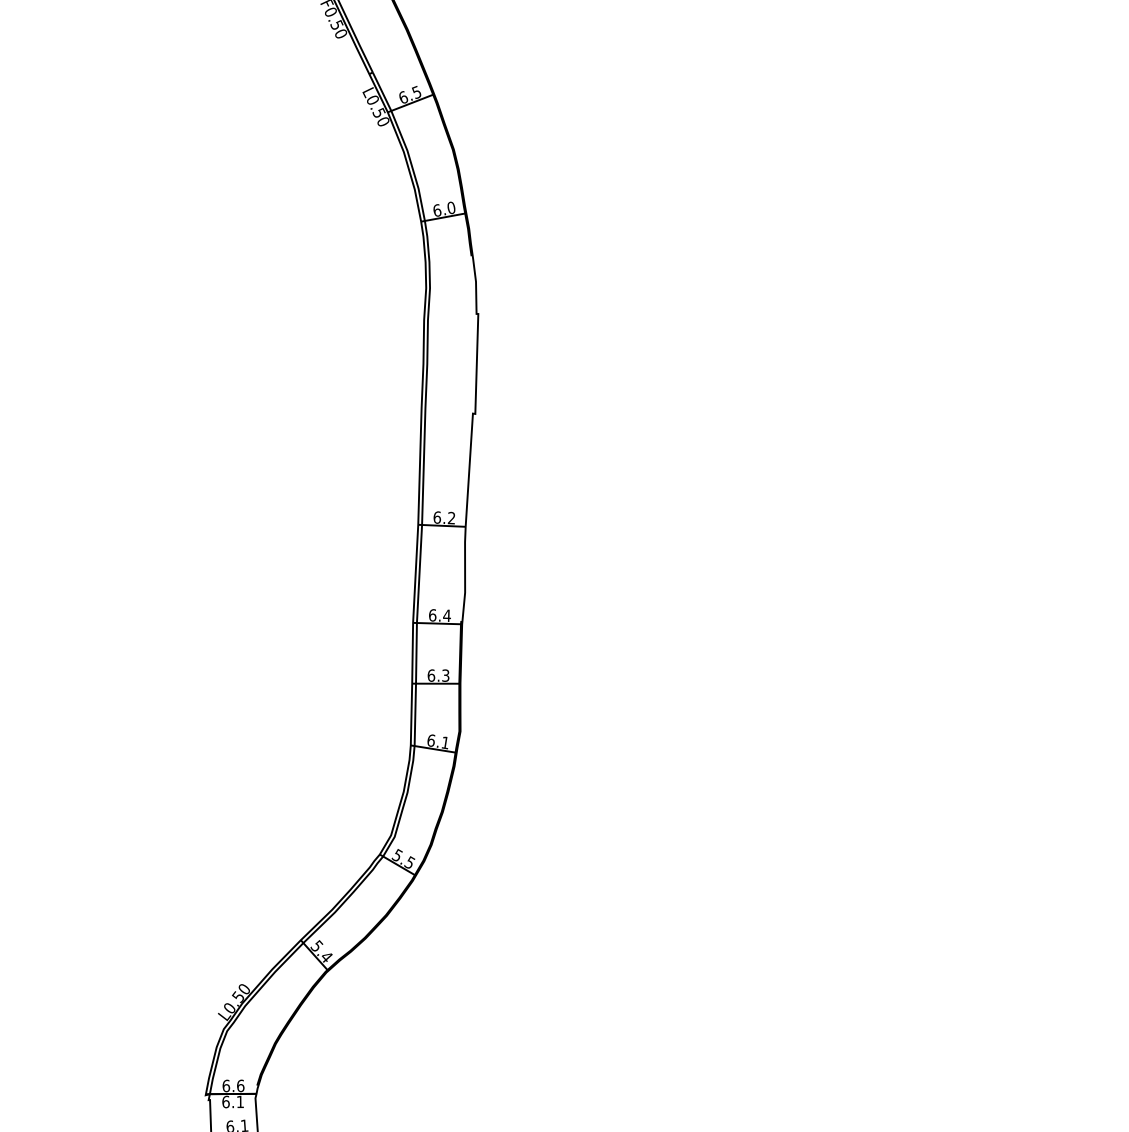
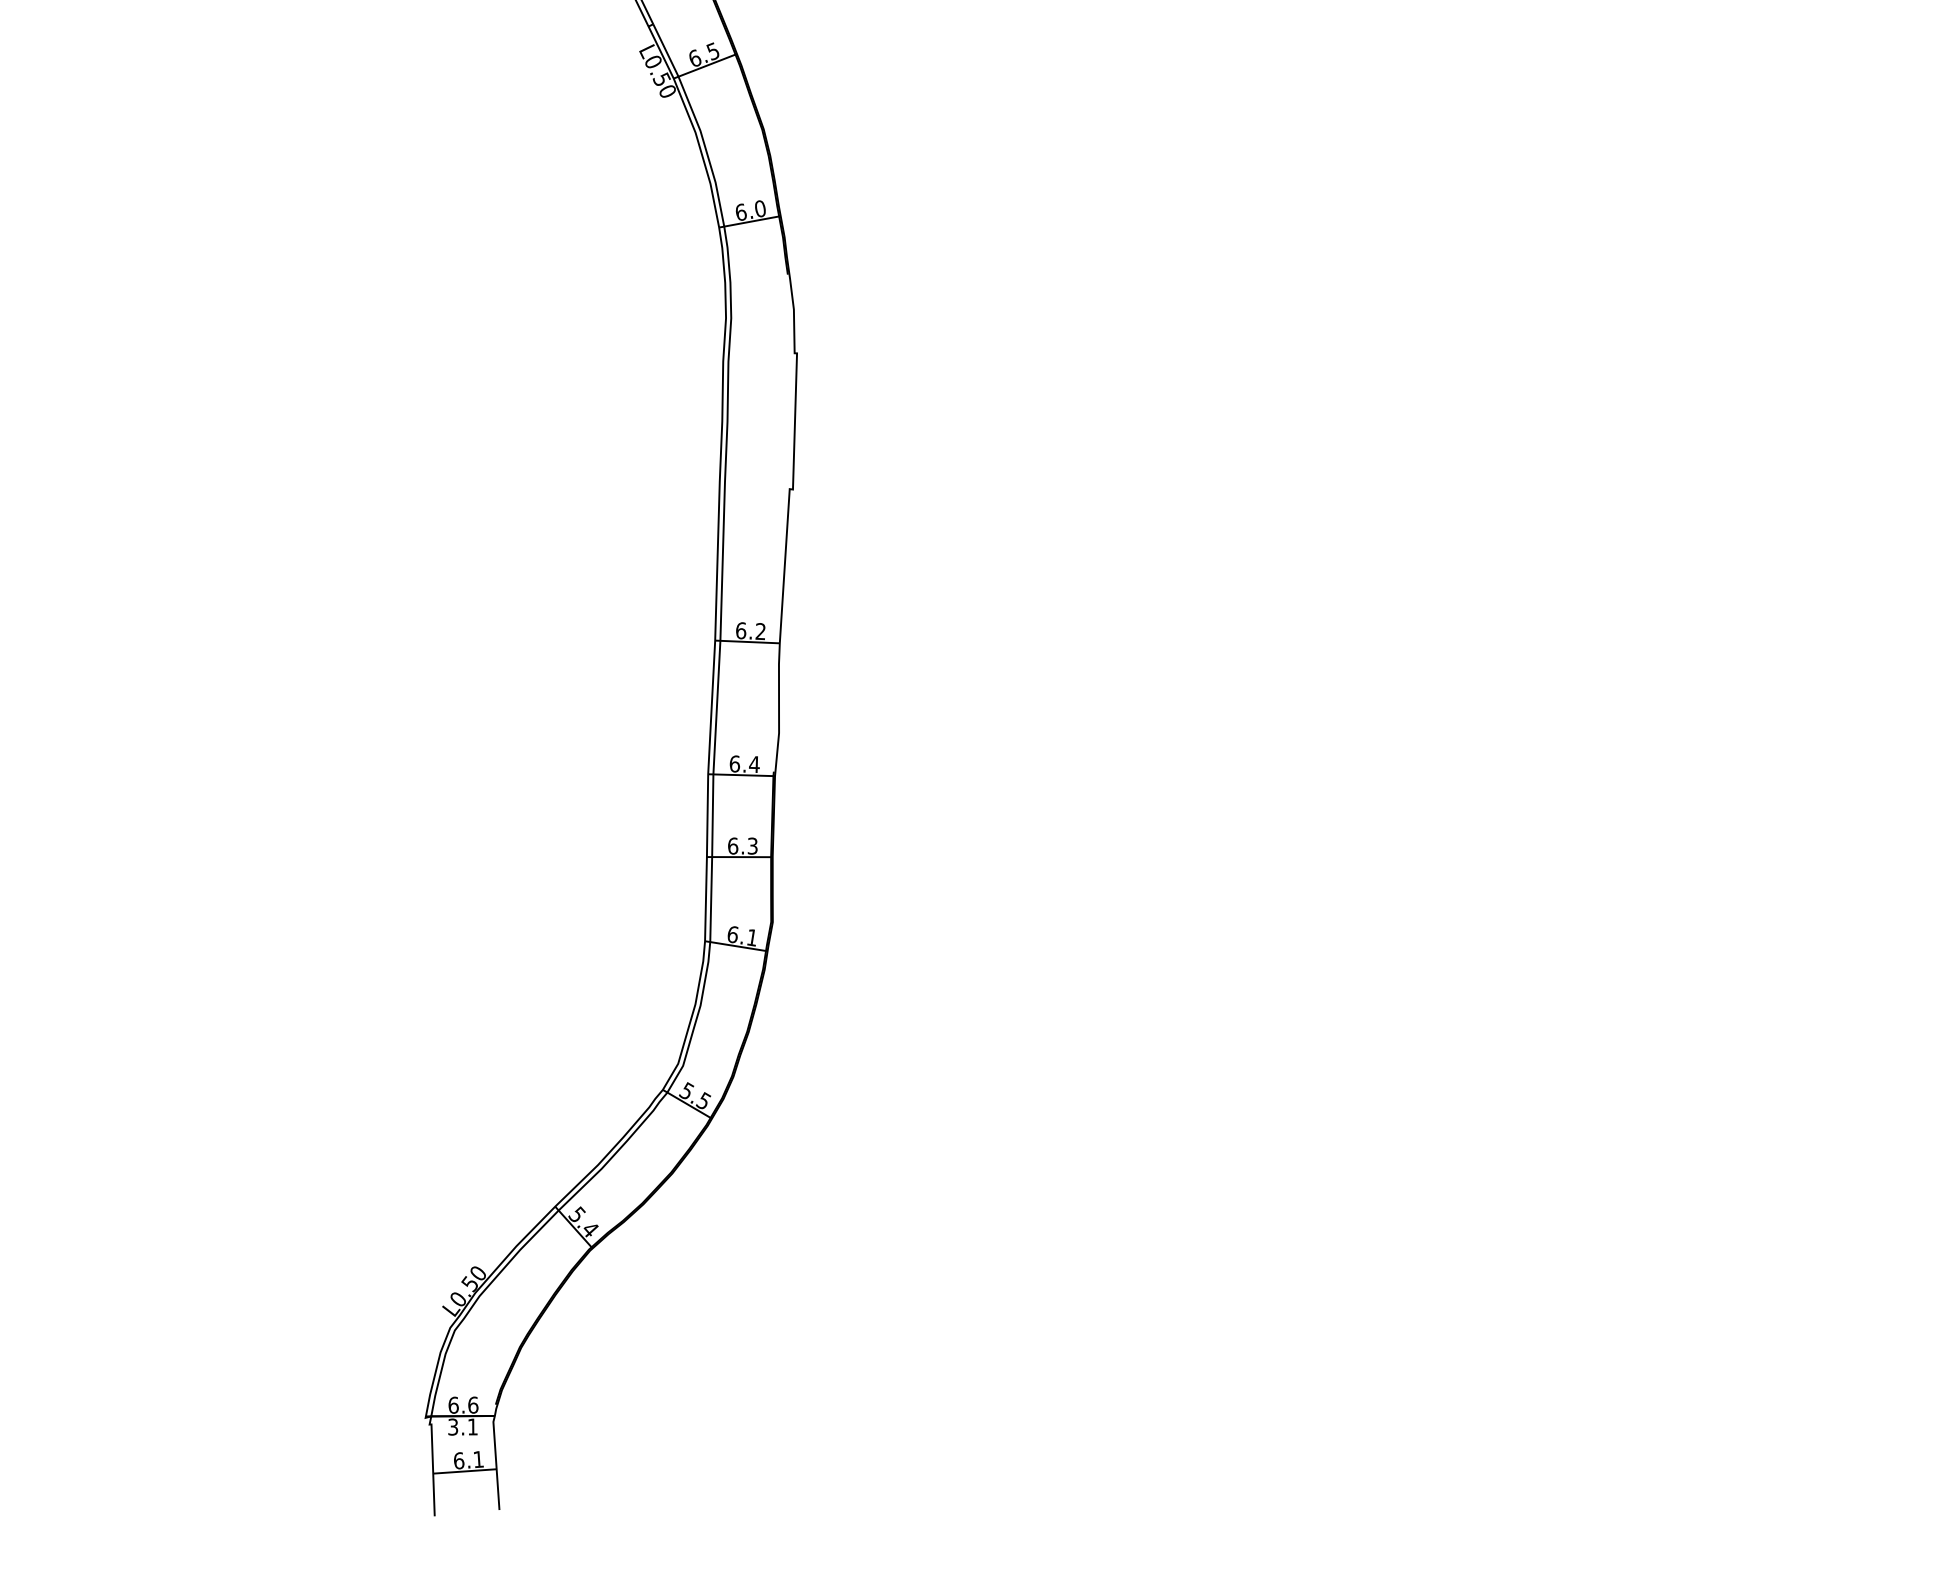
text: (226, 1101) -> (453, 1426), 6.1 -> 3.1

